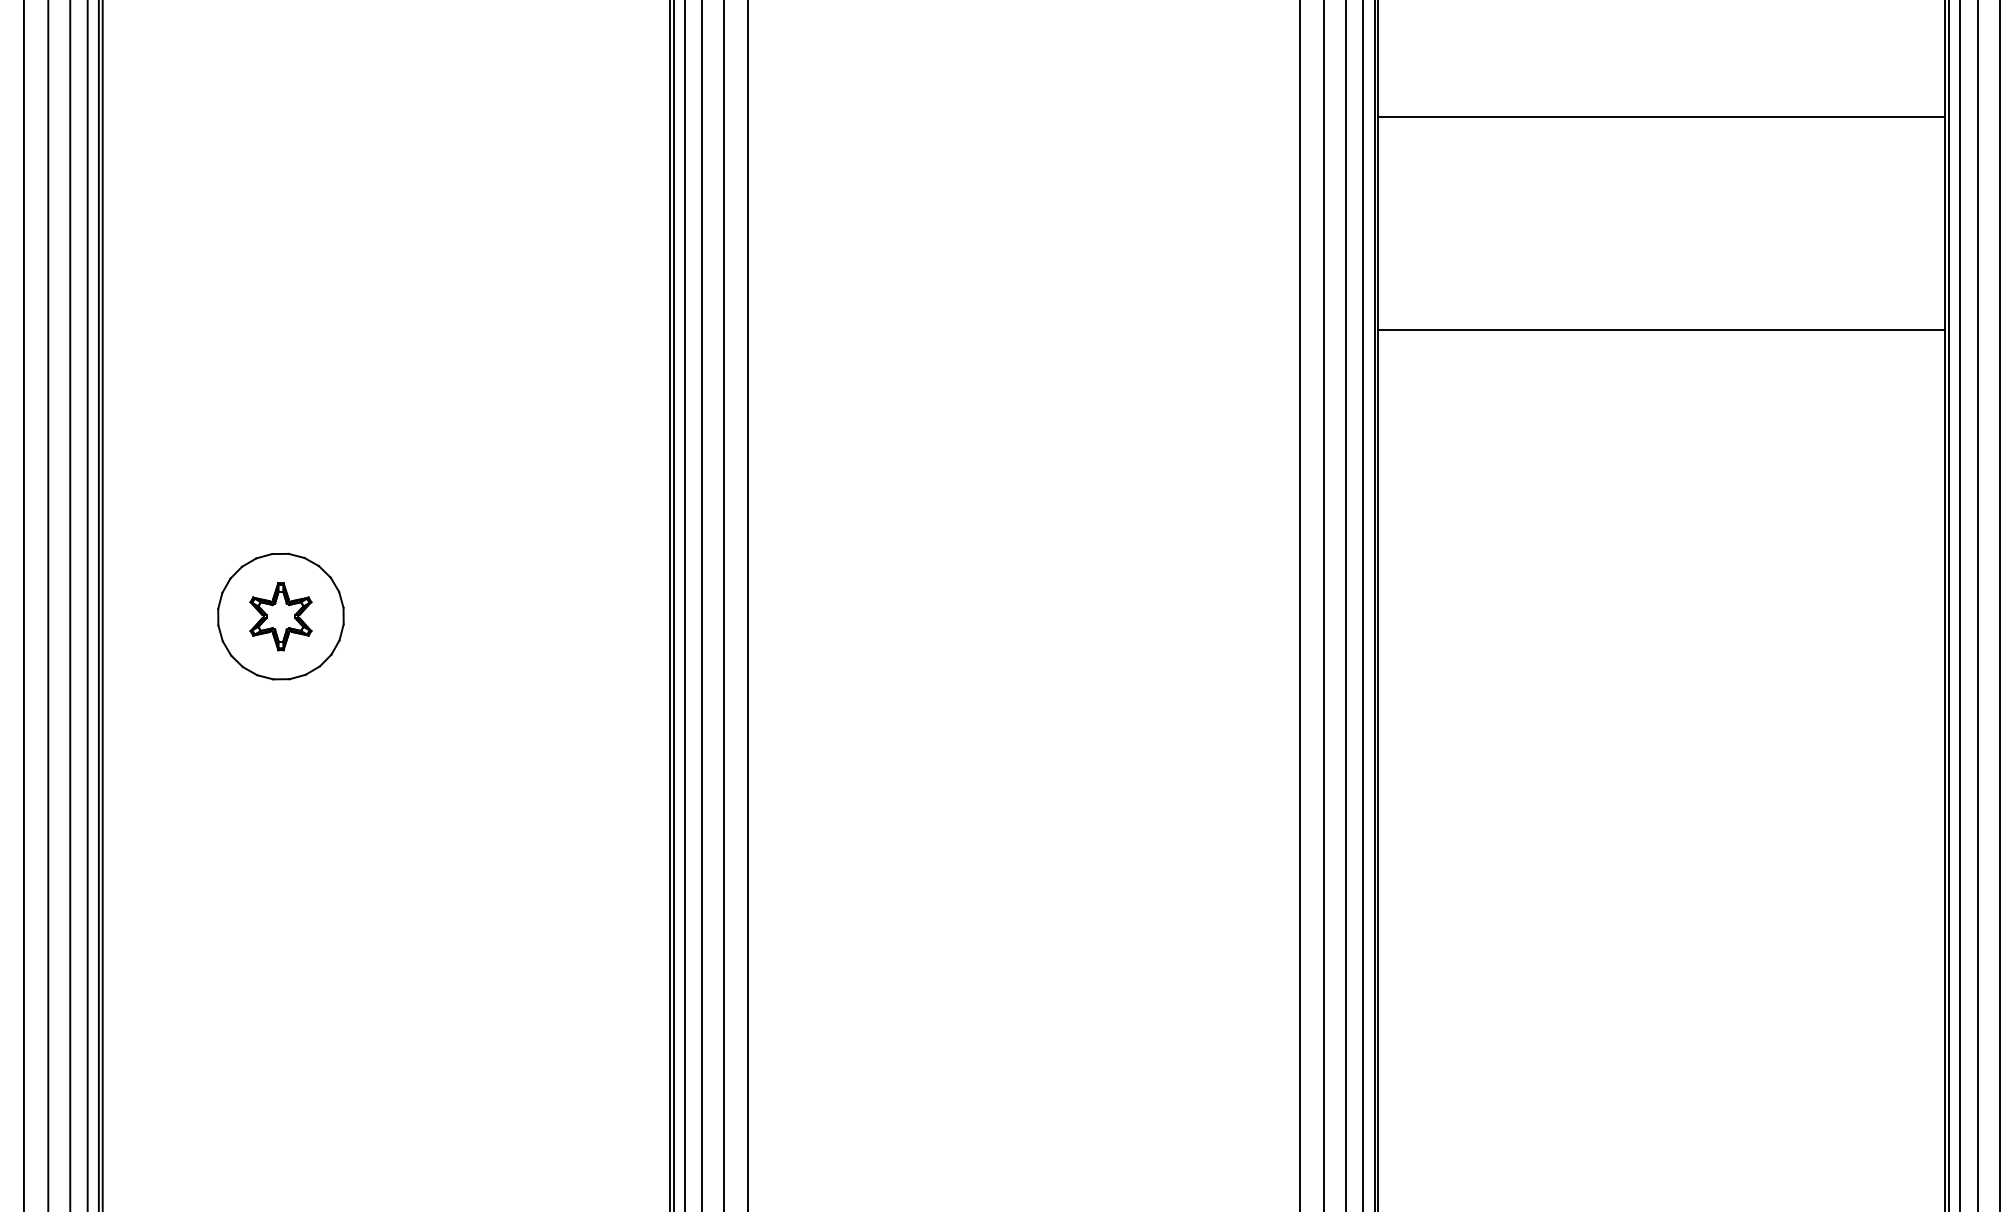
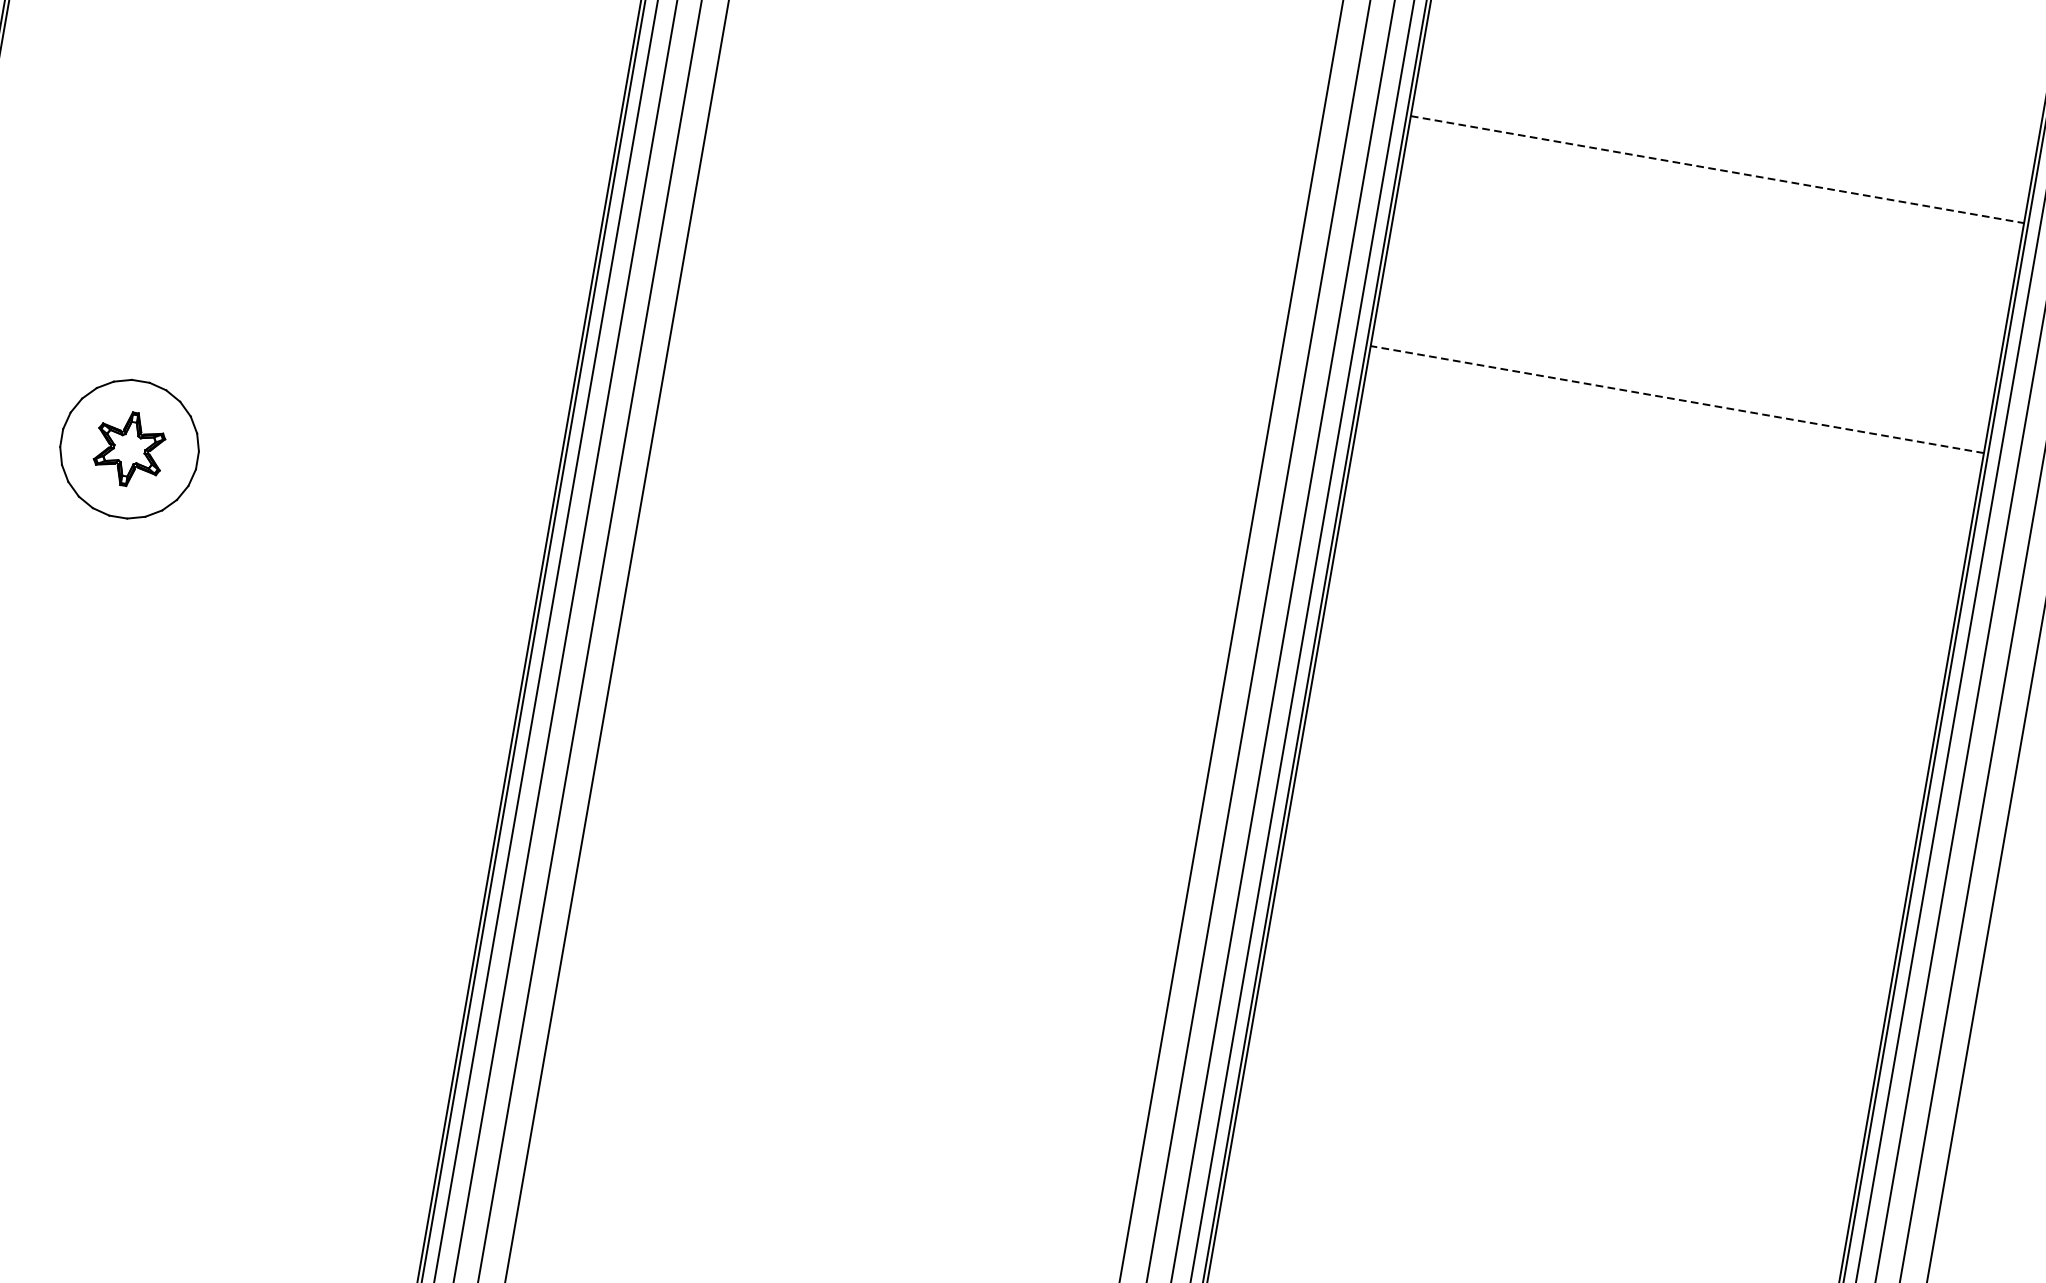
line: (1662, 117) -> (1717, 170), solid -> dashed
line: (1661, 329) -> (1676, 399), solid -> dashed

